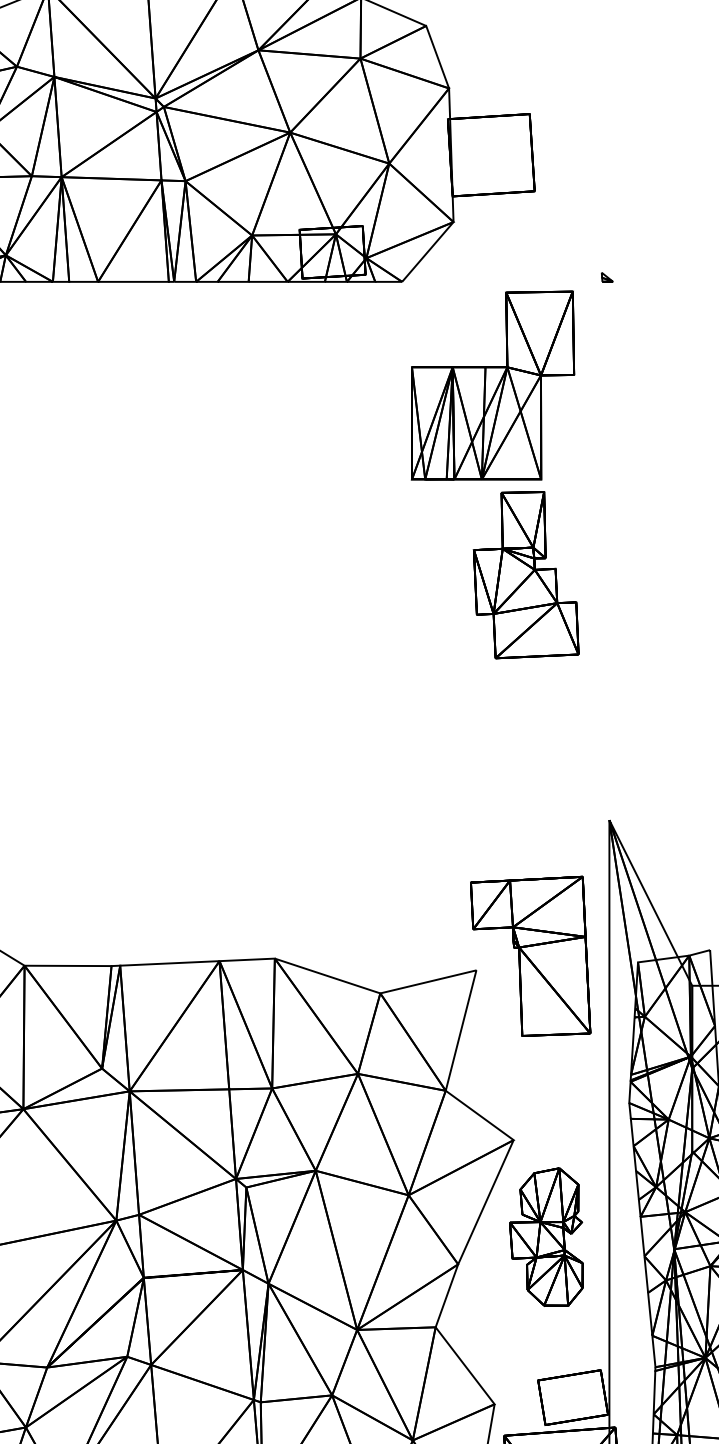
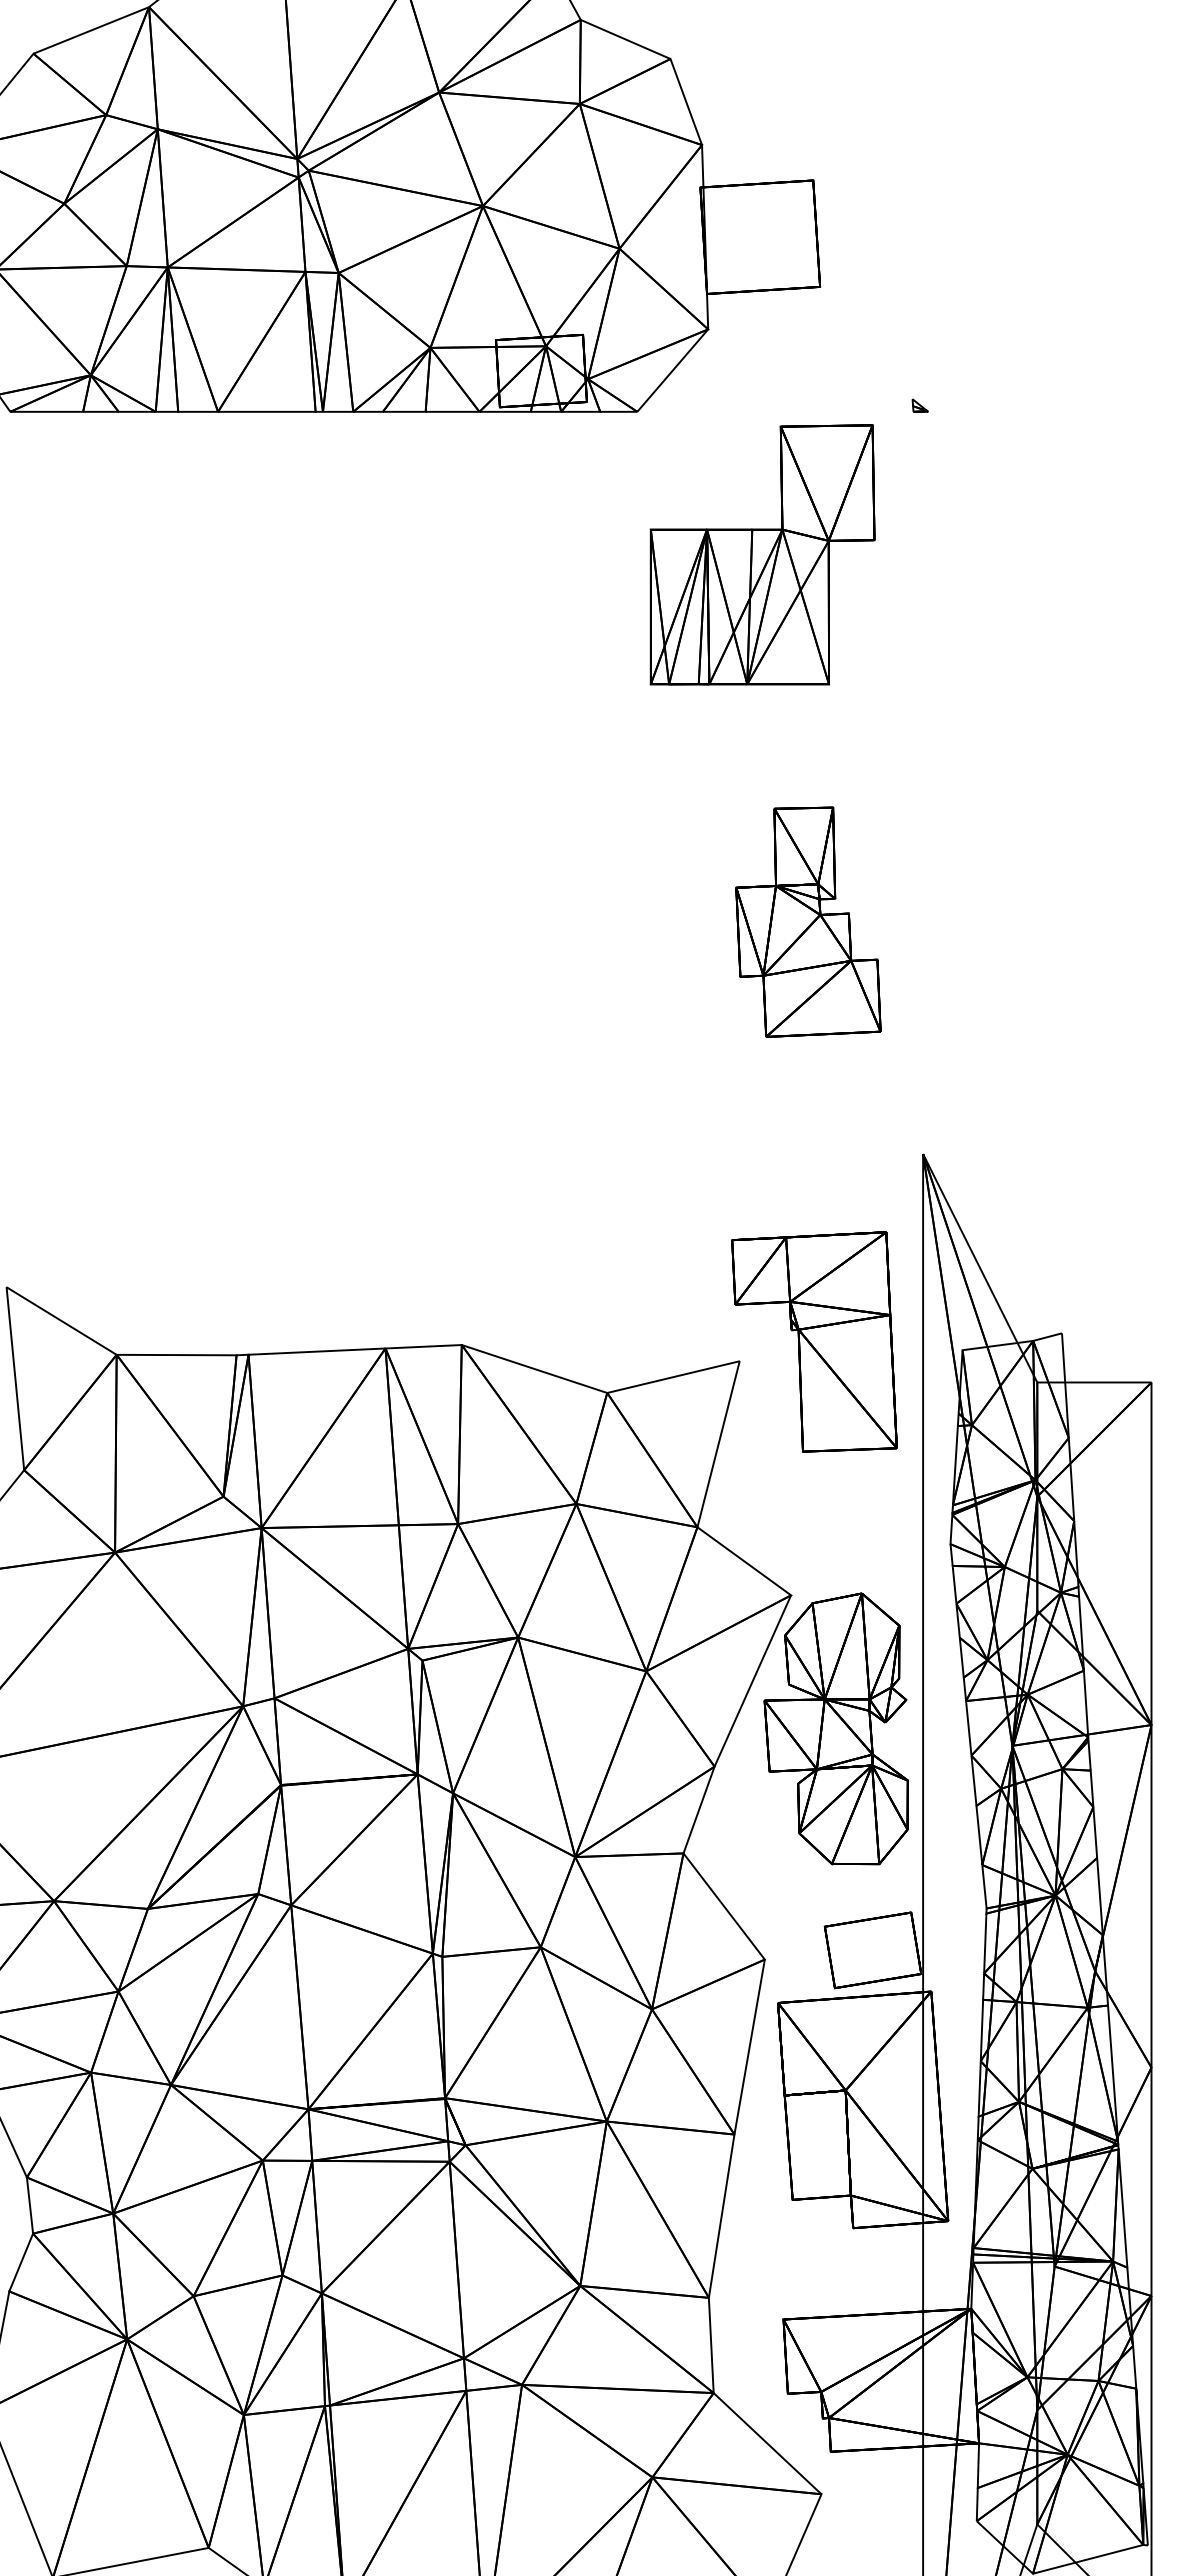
part: (526, 574) -> (808, 921), moved
part: (545, 1236) -> (835, 1728), size x1.43

